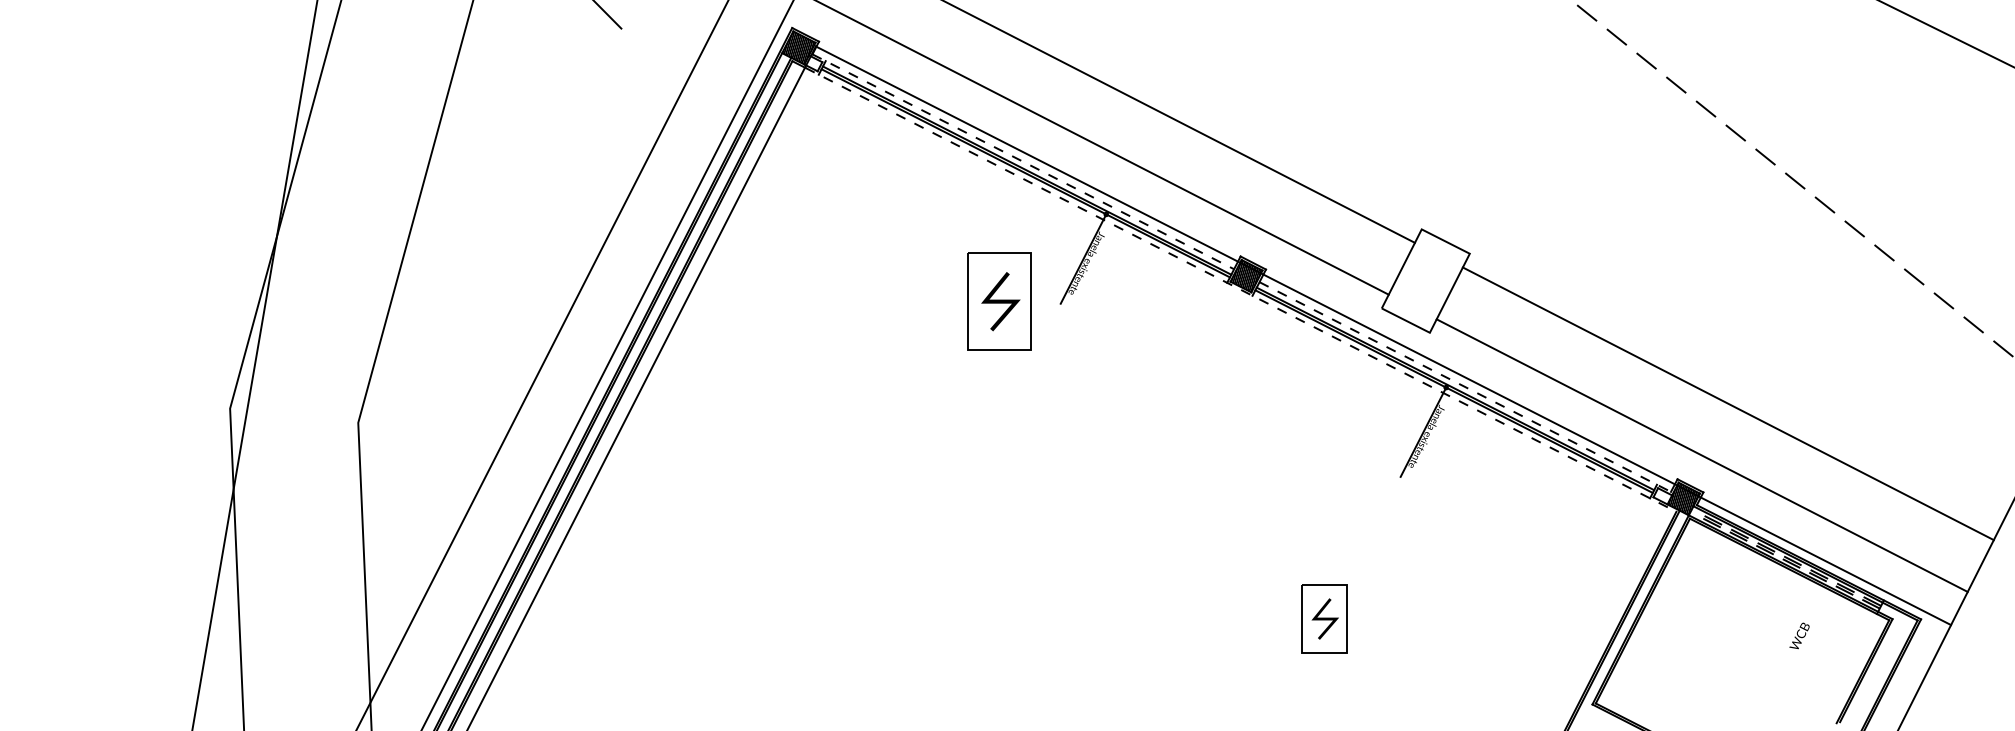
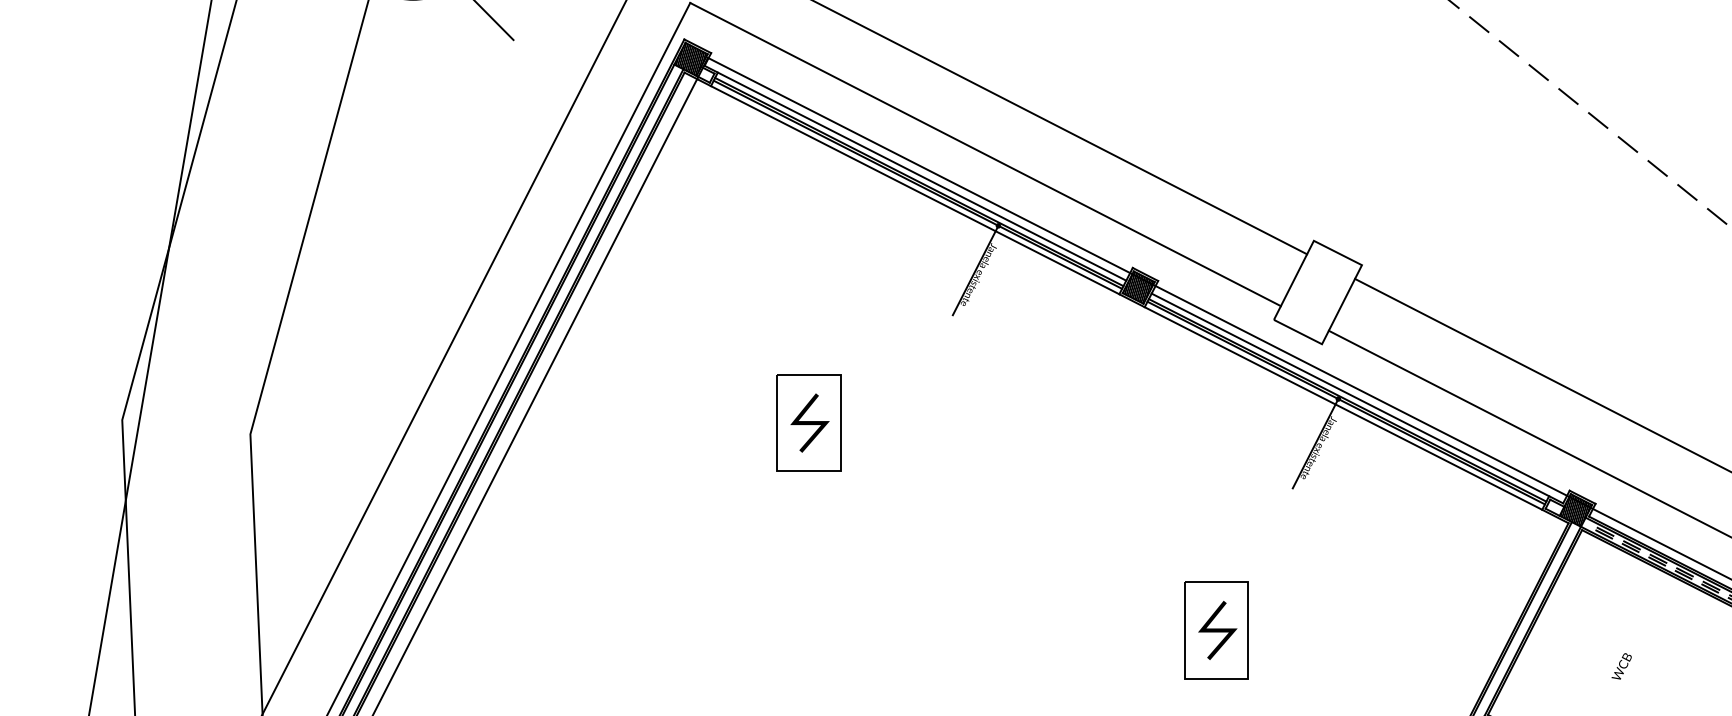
line: (1023, 161) -> (915, 172), dashed -> solid
line: (1240, 289) -> (1132, 300), dashed -> solid
part: (999, 301) -> (808, 422), moved
line: (1465, 387) -> (1357, 398), dashed -> solid
part: (1324, 618) -> (1216, 629), size x1.43
text: (1799, 635) -> (1621, 665), moved

